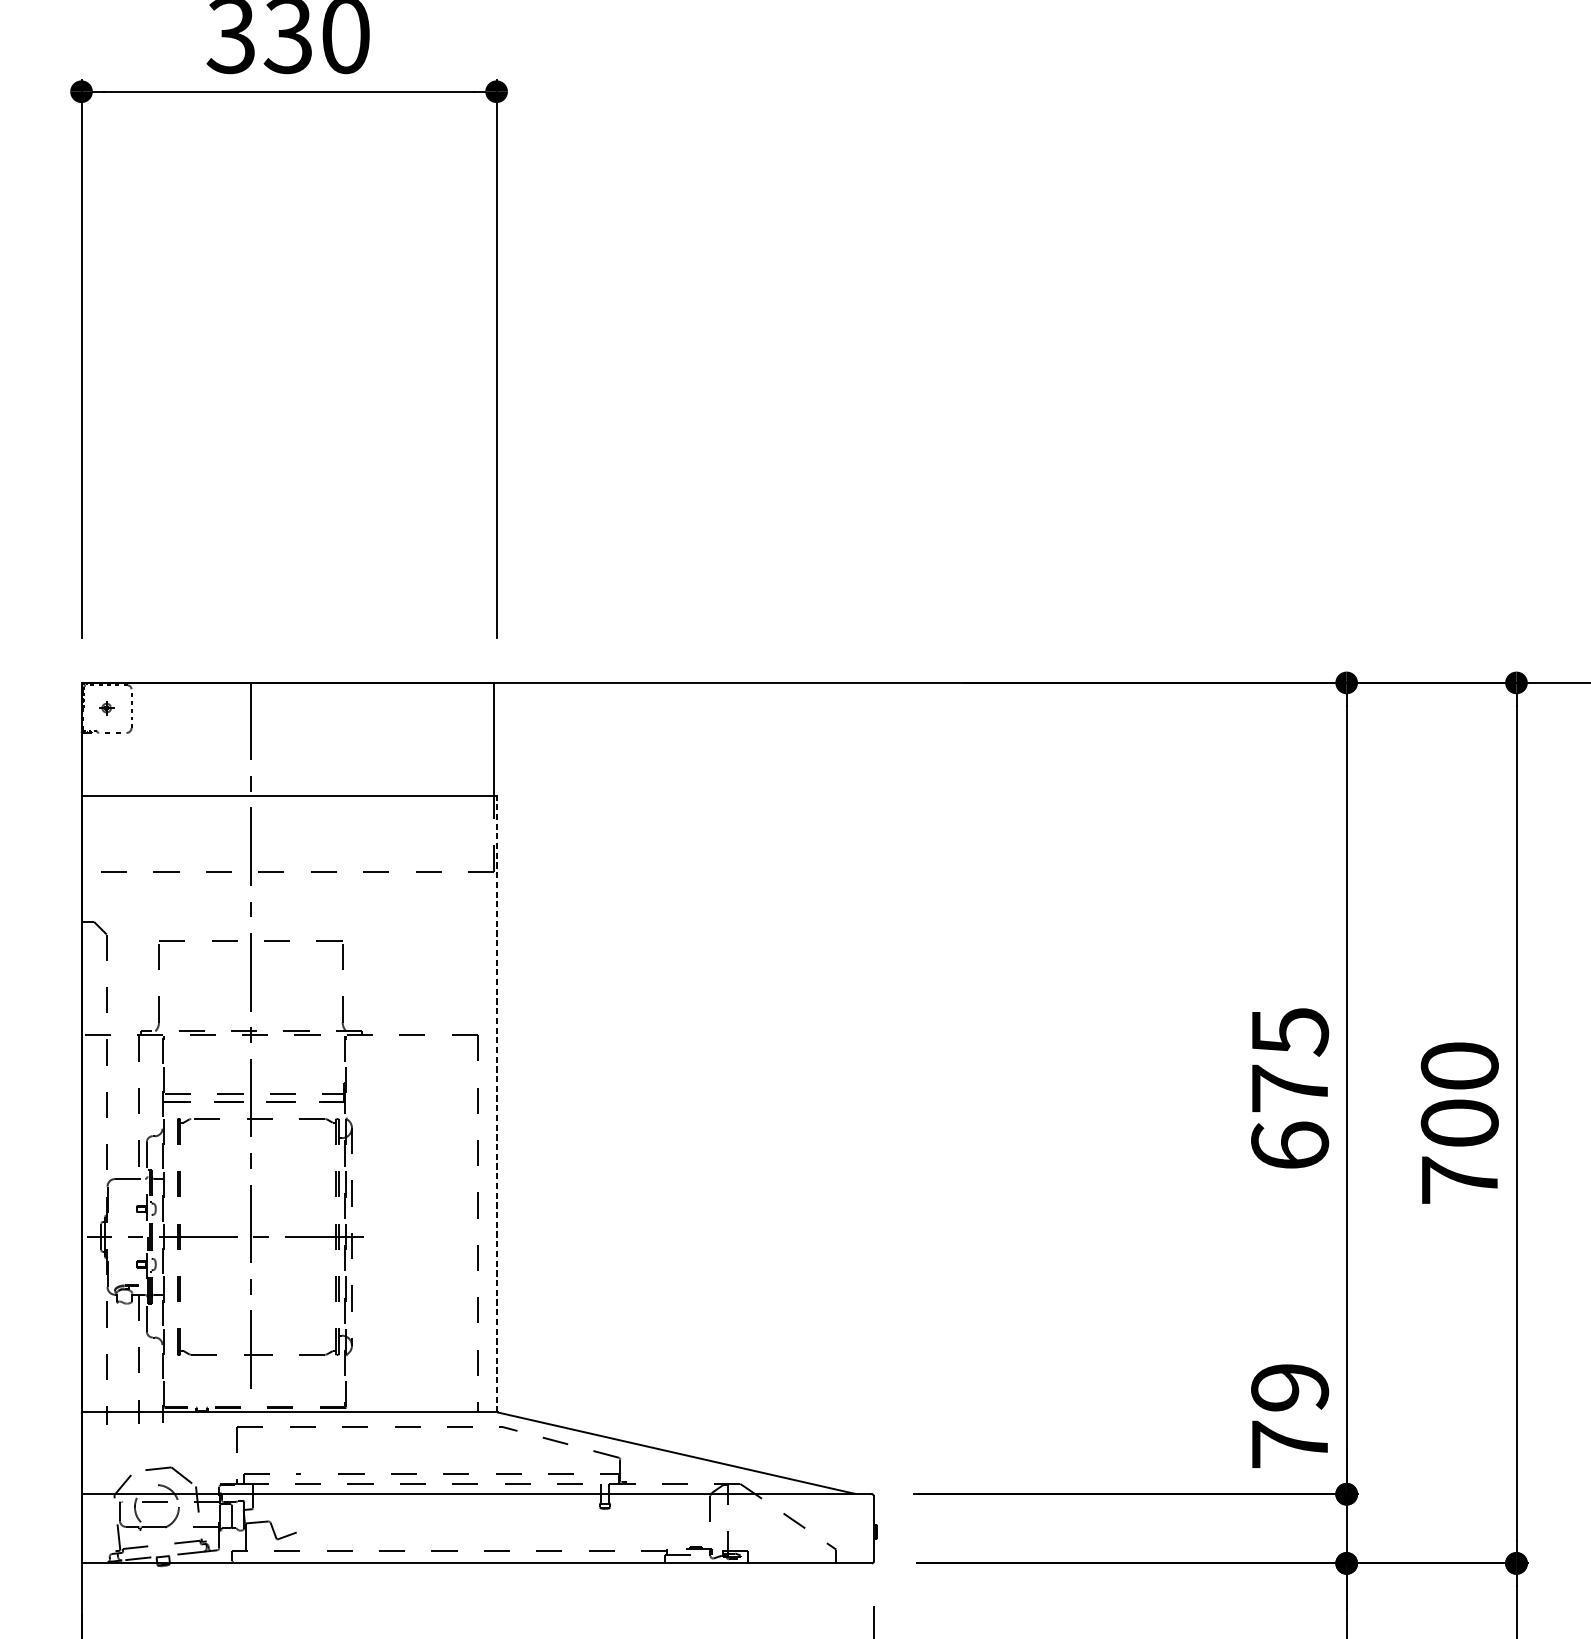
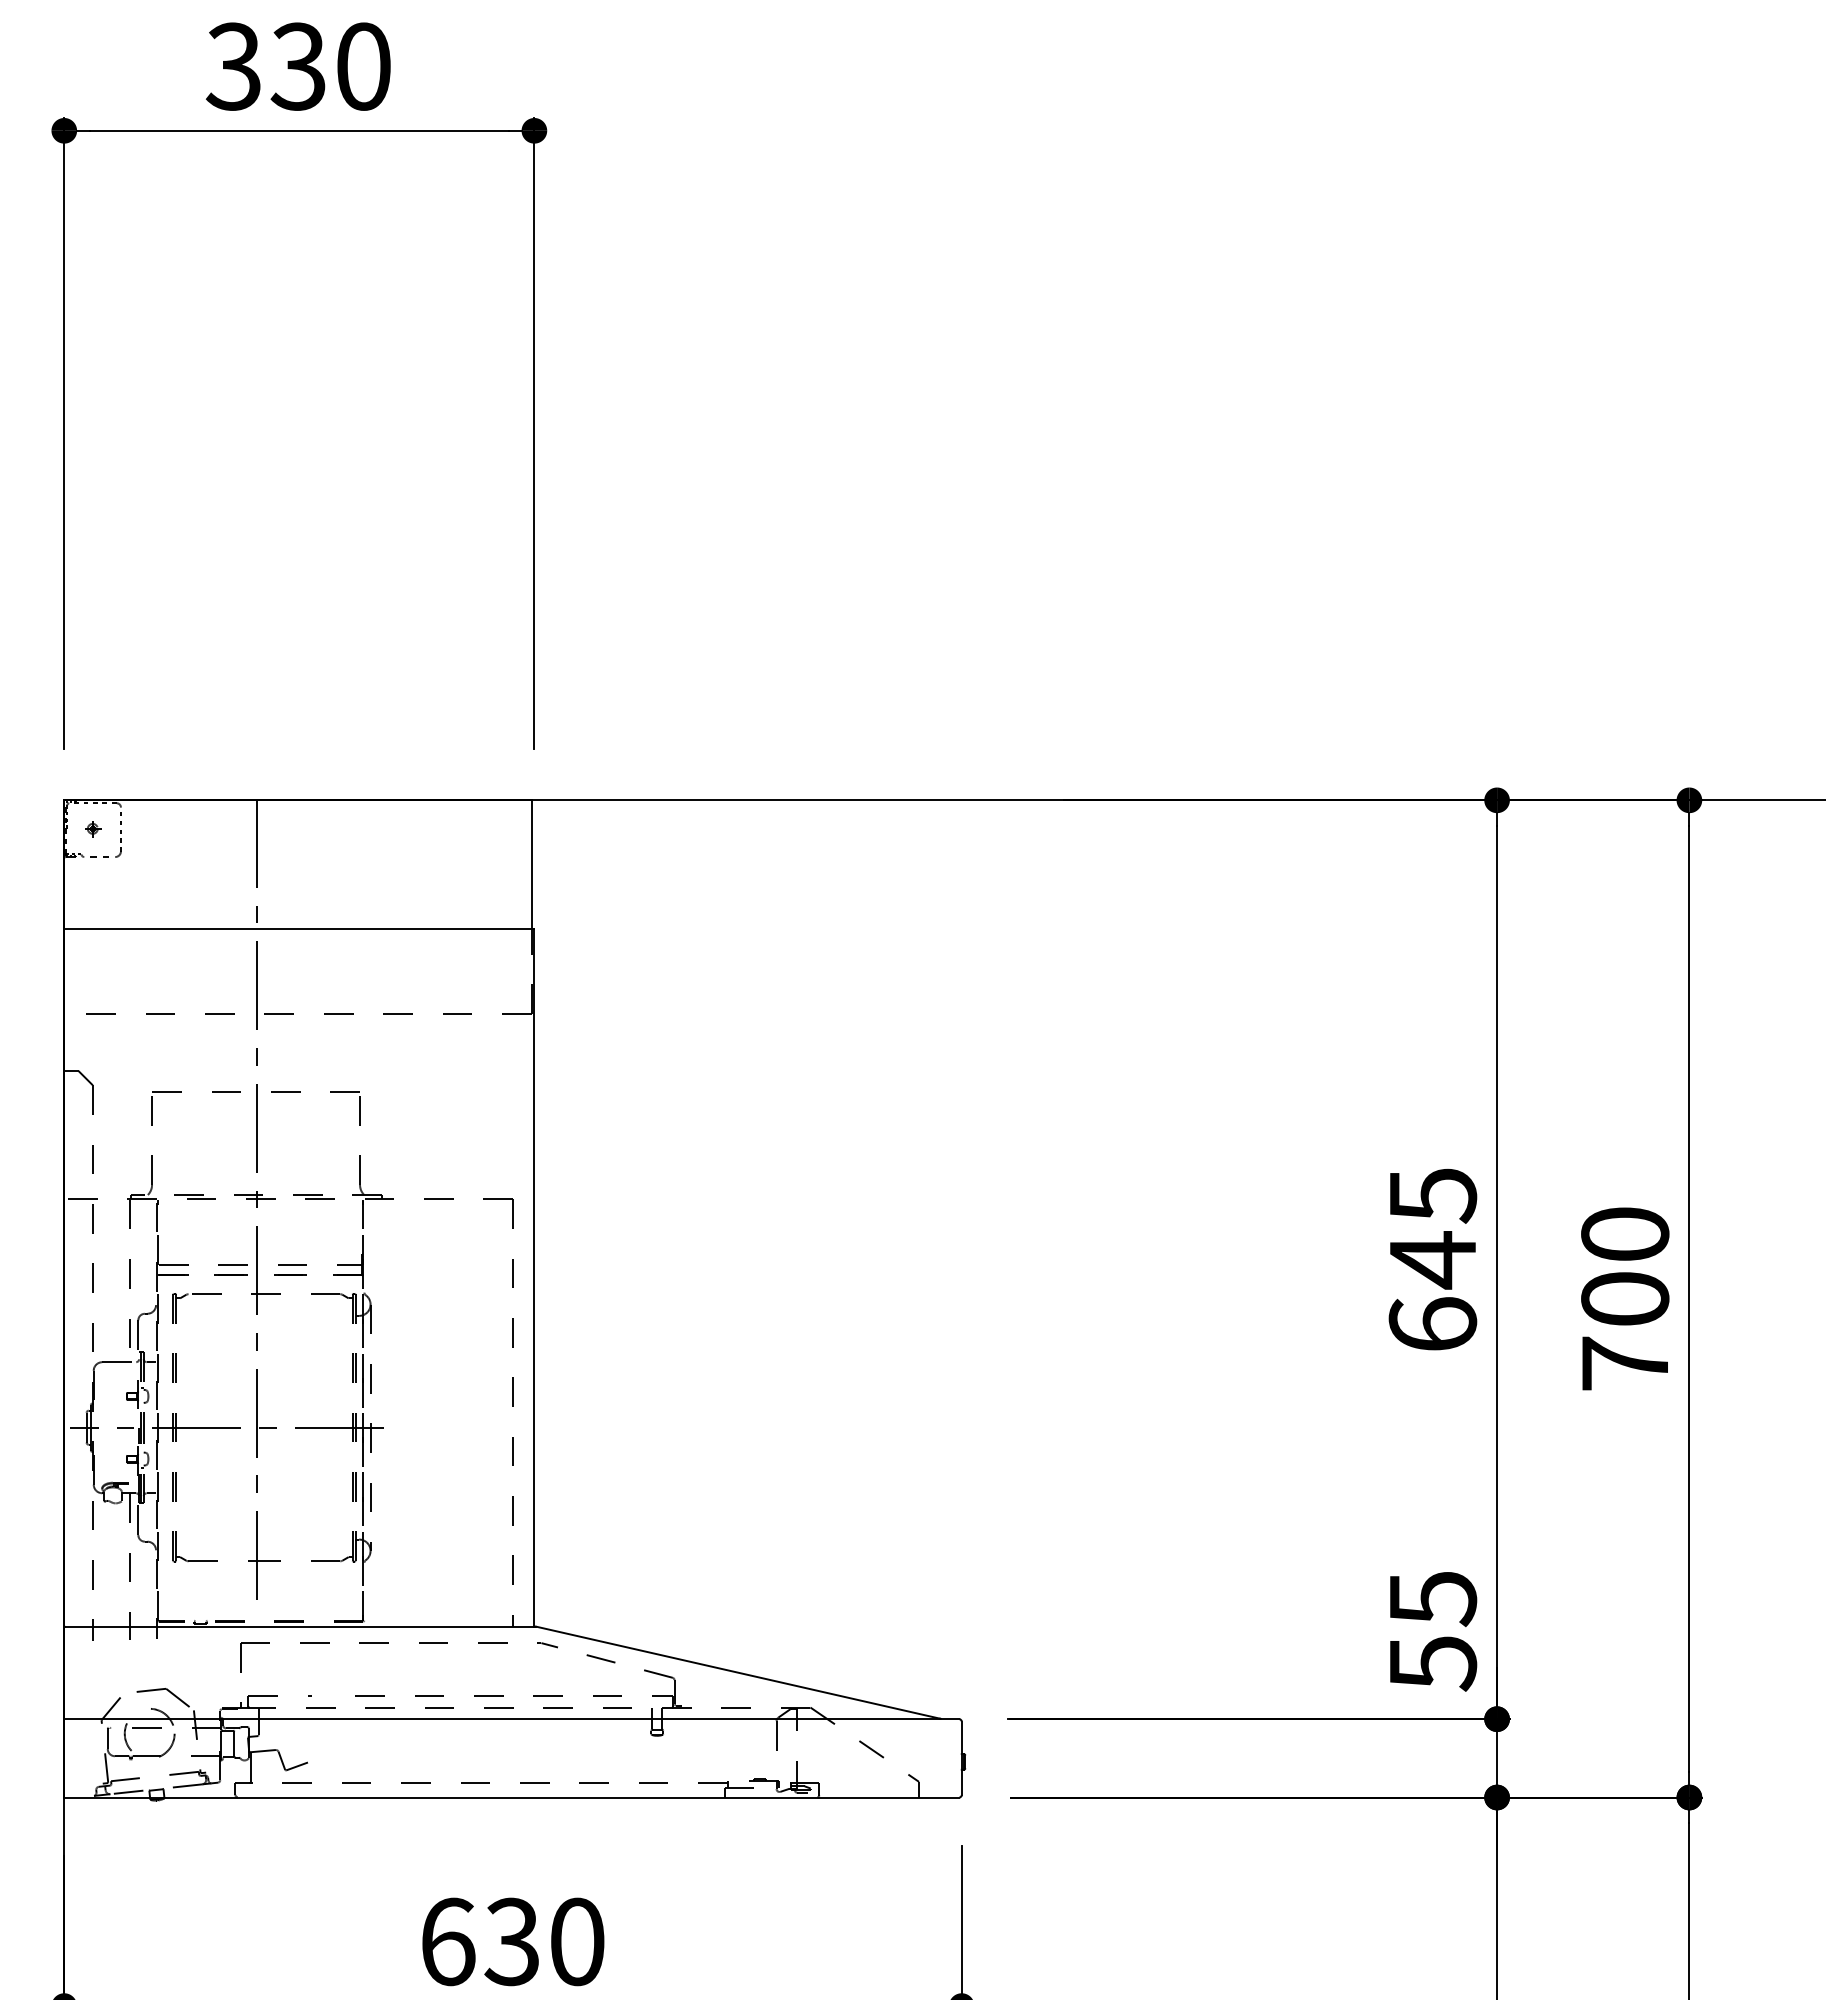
text: (1289, 1089) -> (1432, 1260), 675 -> 645
line: (496, 1104) -> (534, 1277), dashed -> solid
text: (1289, 1416) -> (1432, 1631), 79 -> 55

